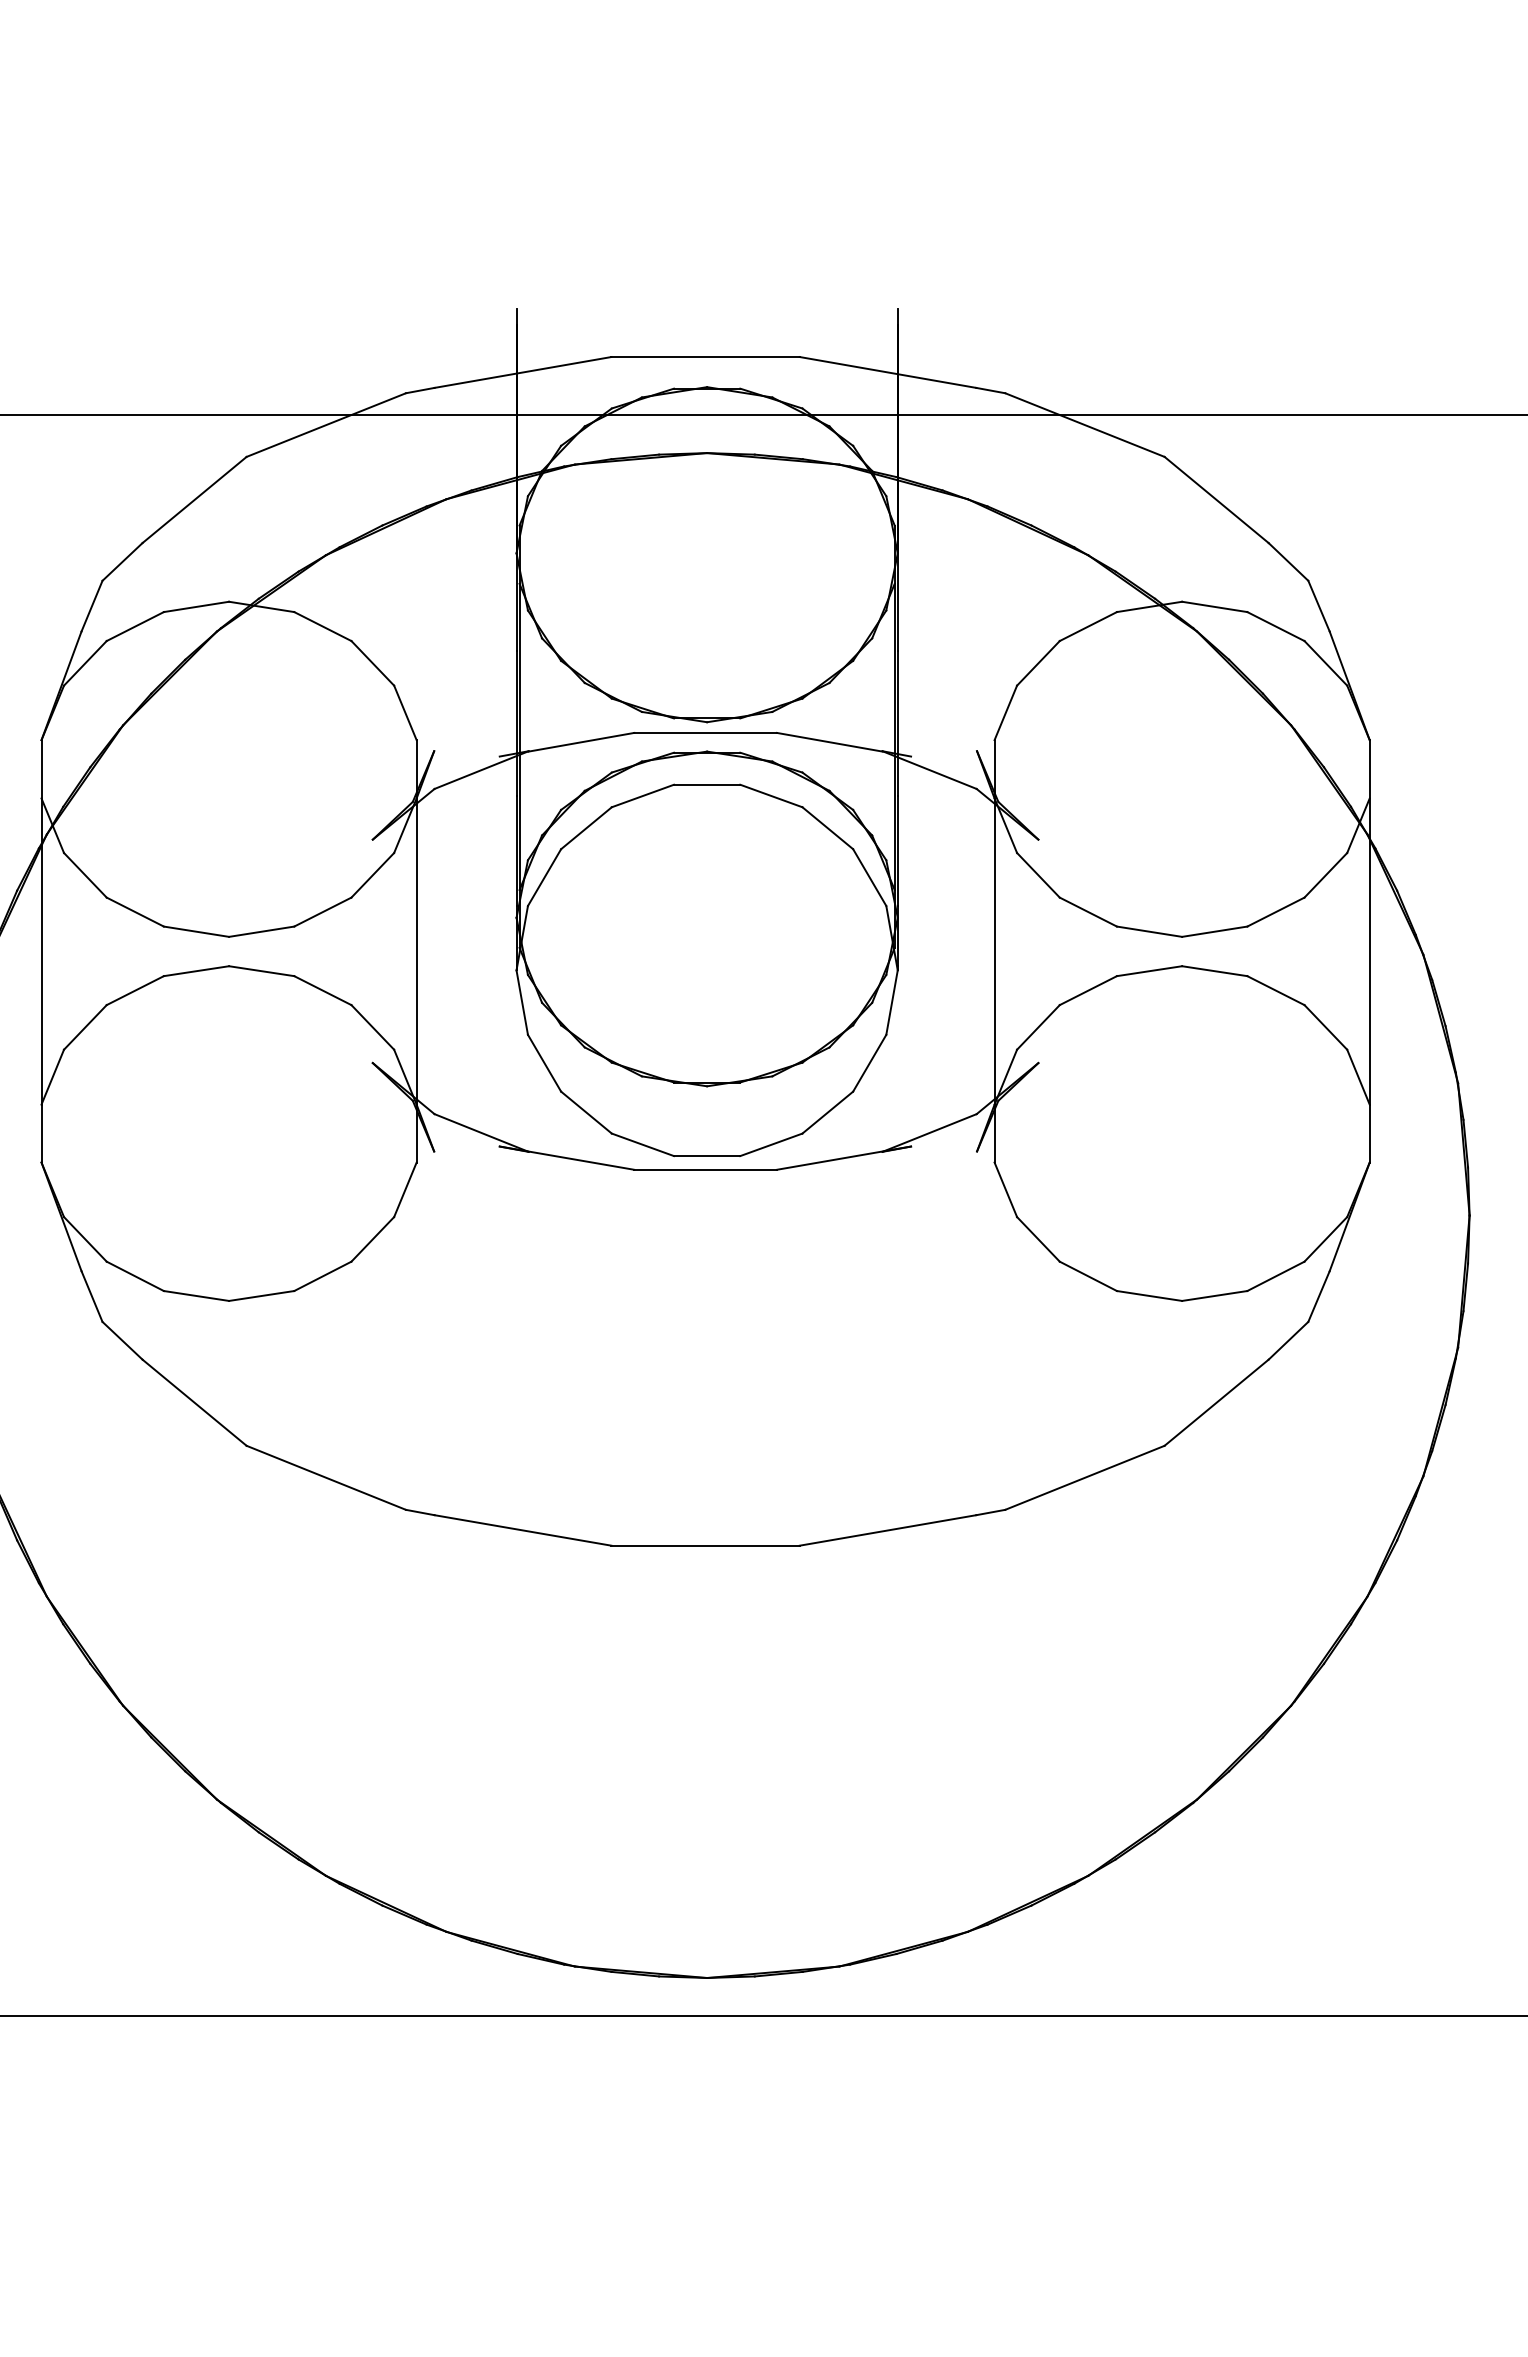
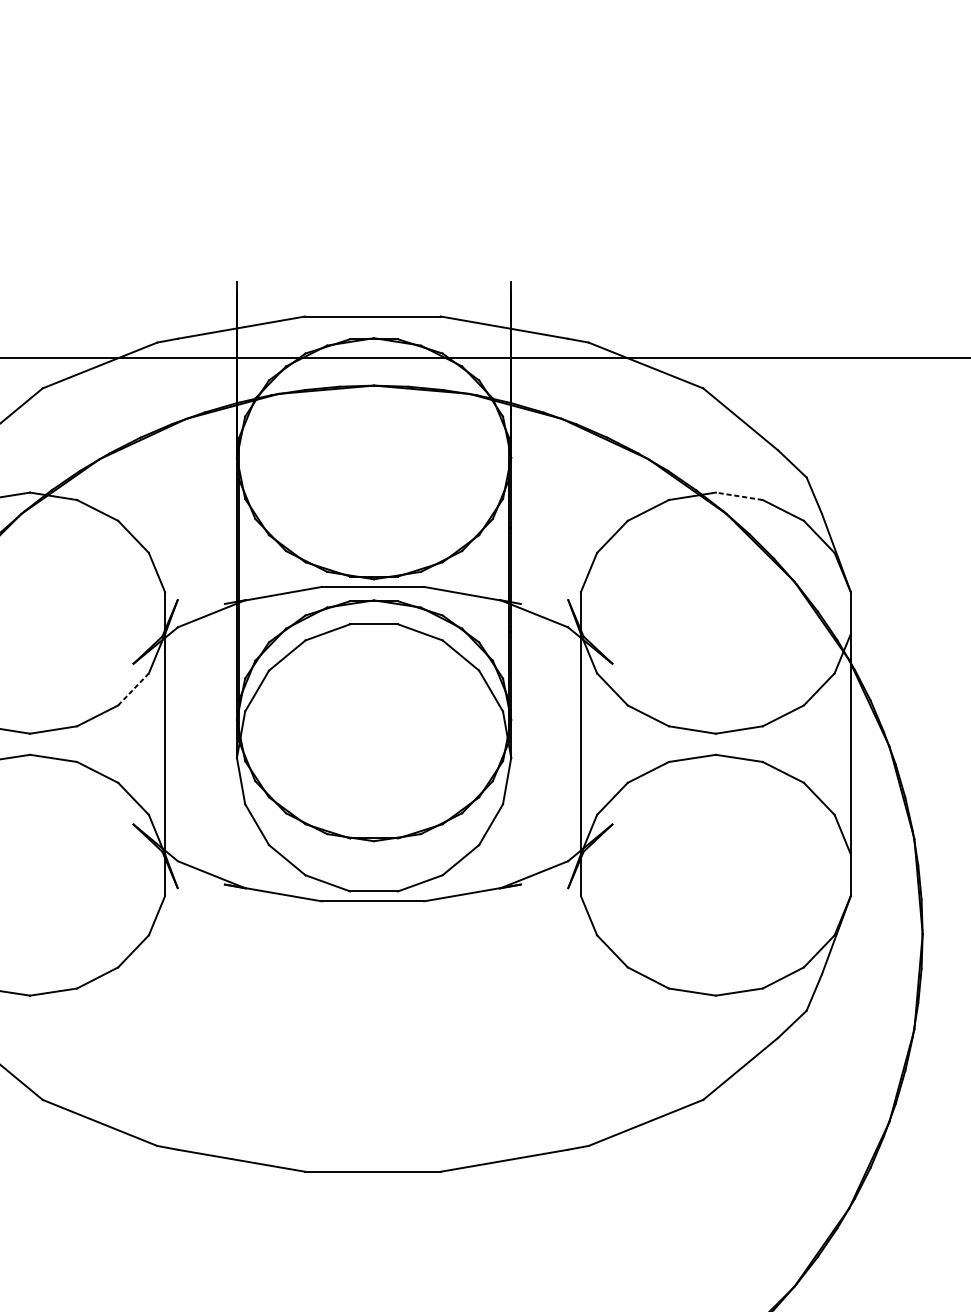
line: (1214, 606) -> (739, 496), solid -> dashed
line: (372, 875) -> (133, 689), solid -> dashed

